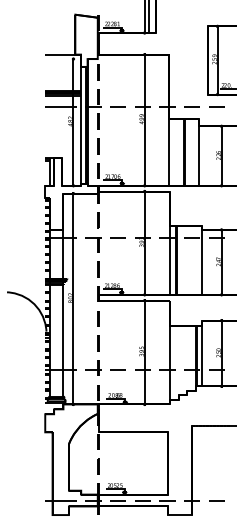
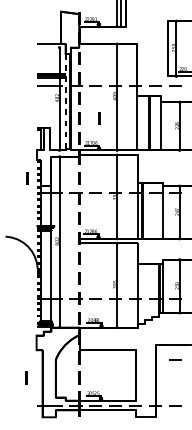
line: (81, 125) -> (66, 101), solid -> dashed
line: (123, 146) -> (100, 118), added
line: (34, 220) -> (27, 178), added
line: (216, 443) -> (175, 359), added
line: (32, 466) -> (26, 377), added

